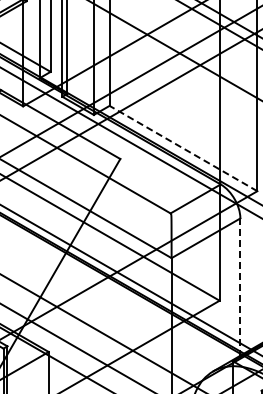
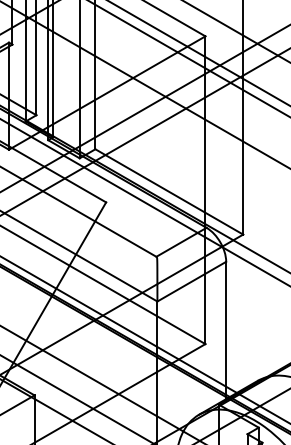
line: (182, 148) -> (168, 191), dashed -> solid
line: (240, 287) -> (226, 330), dashed -> solid

